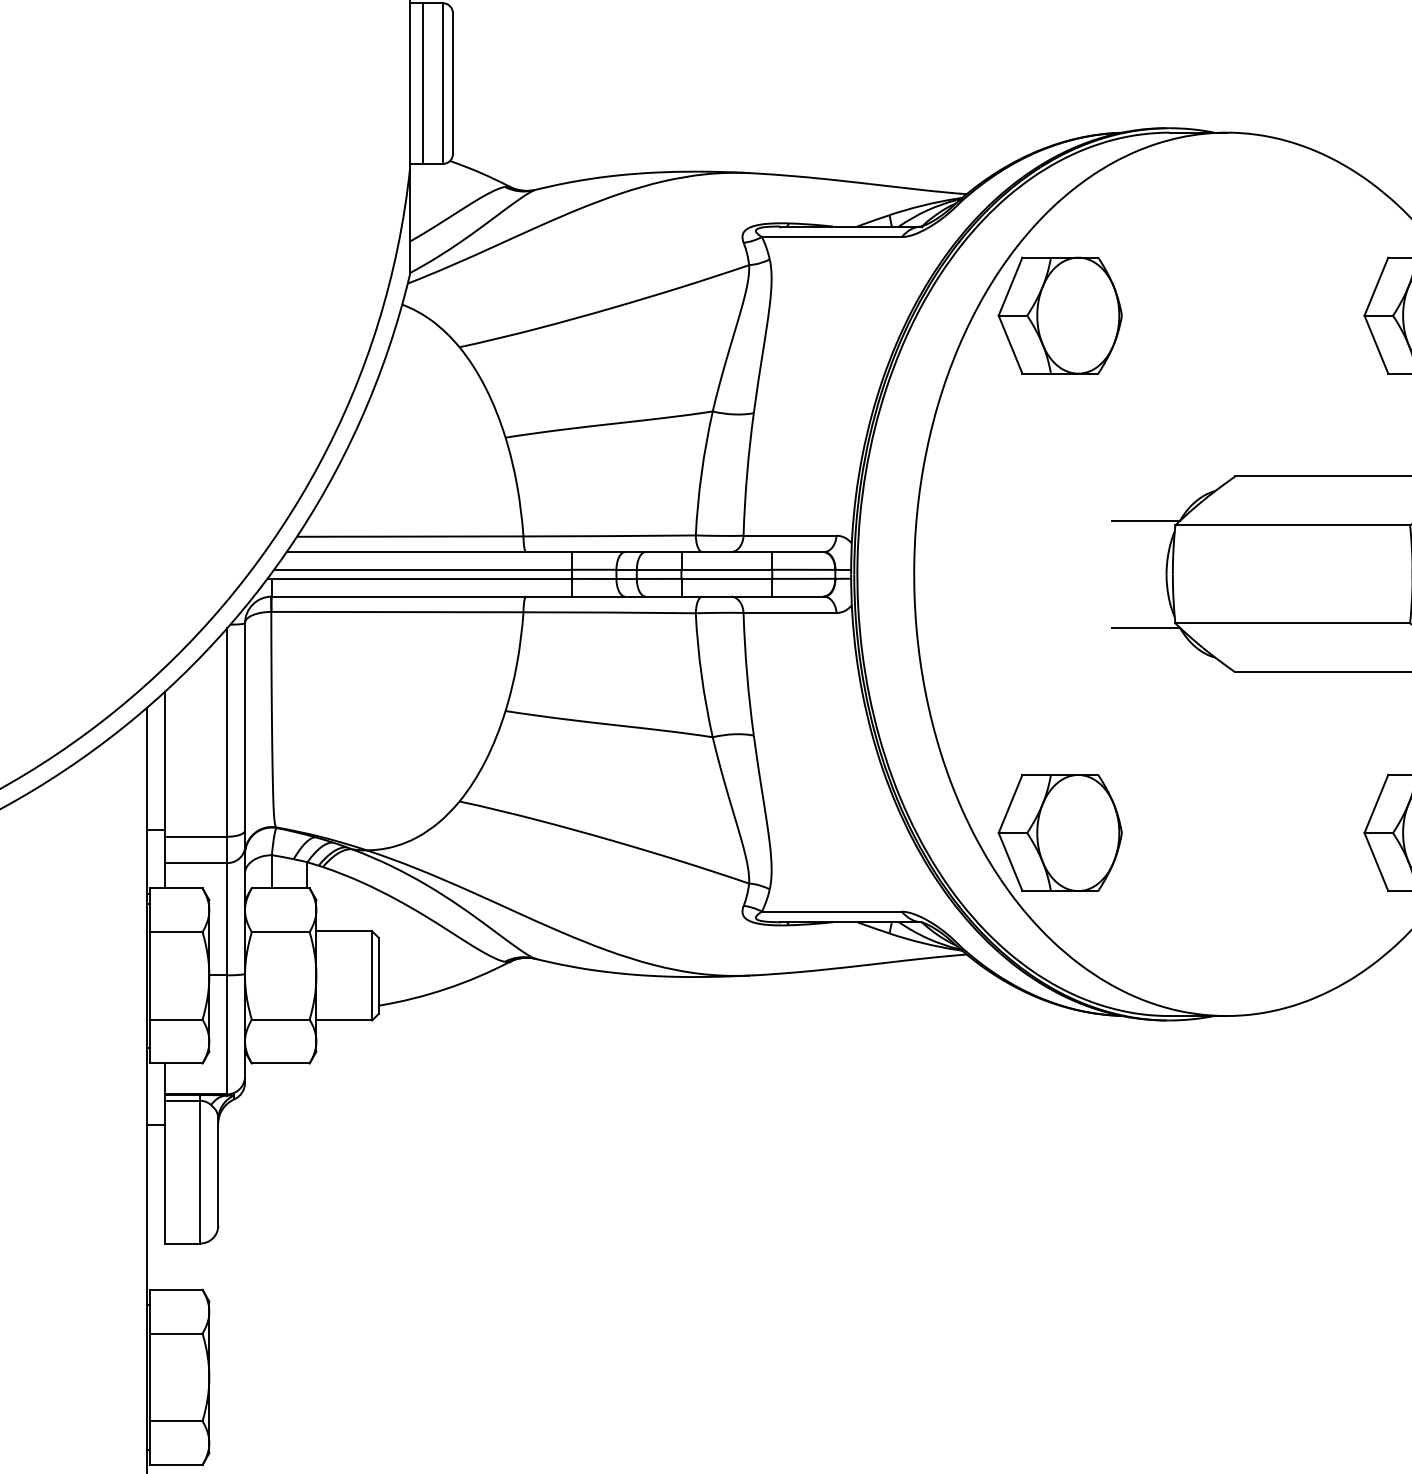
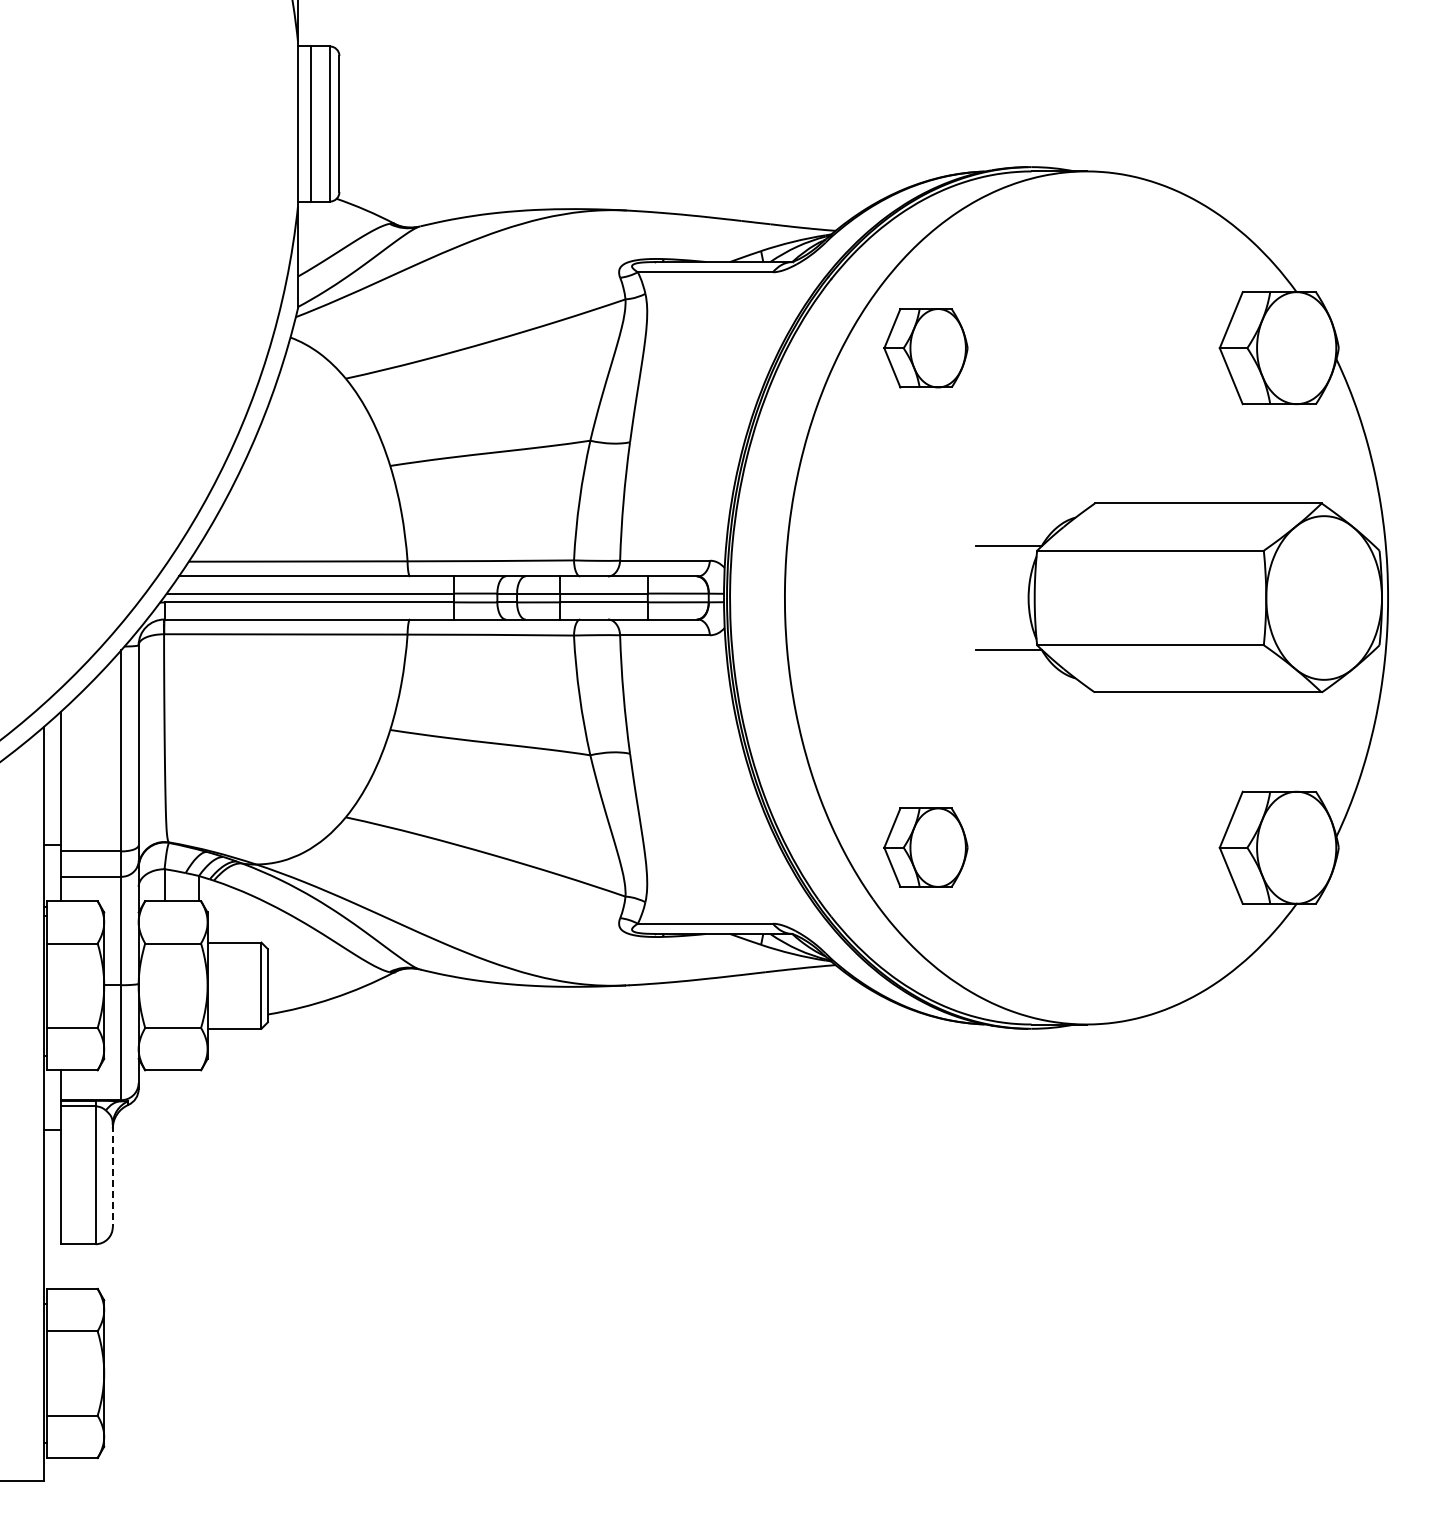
part: (1059, 316) -> (925, 348), size x0.7
part: (1059, 832) -> (925, 847), size x0.7
line: (217, 1173) -> (112, 1176), solid -> dashed

